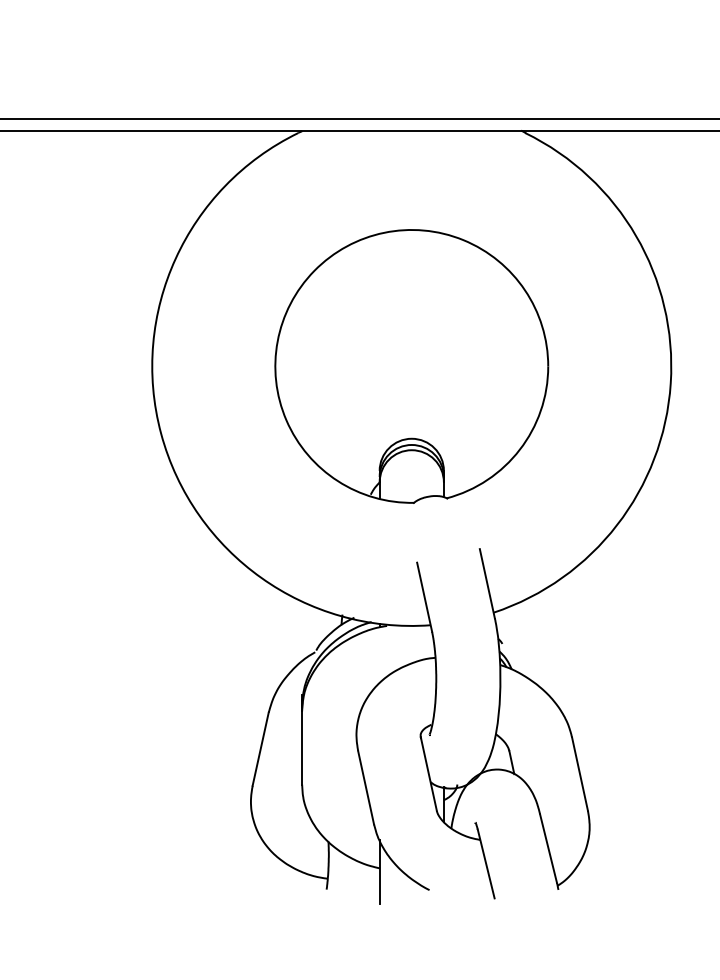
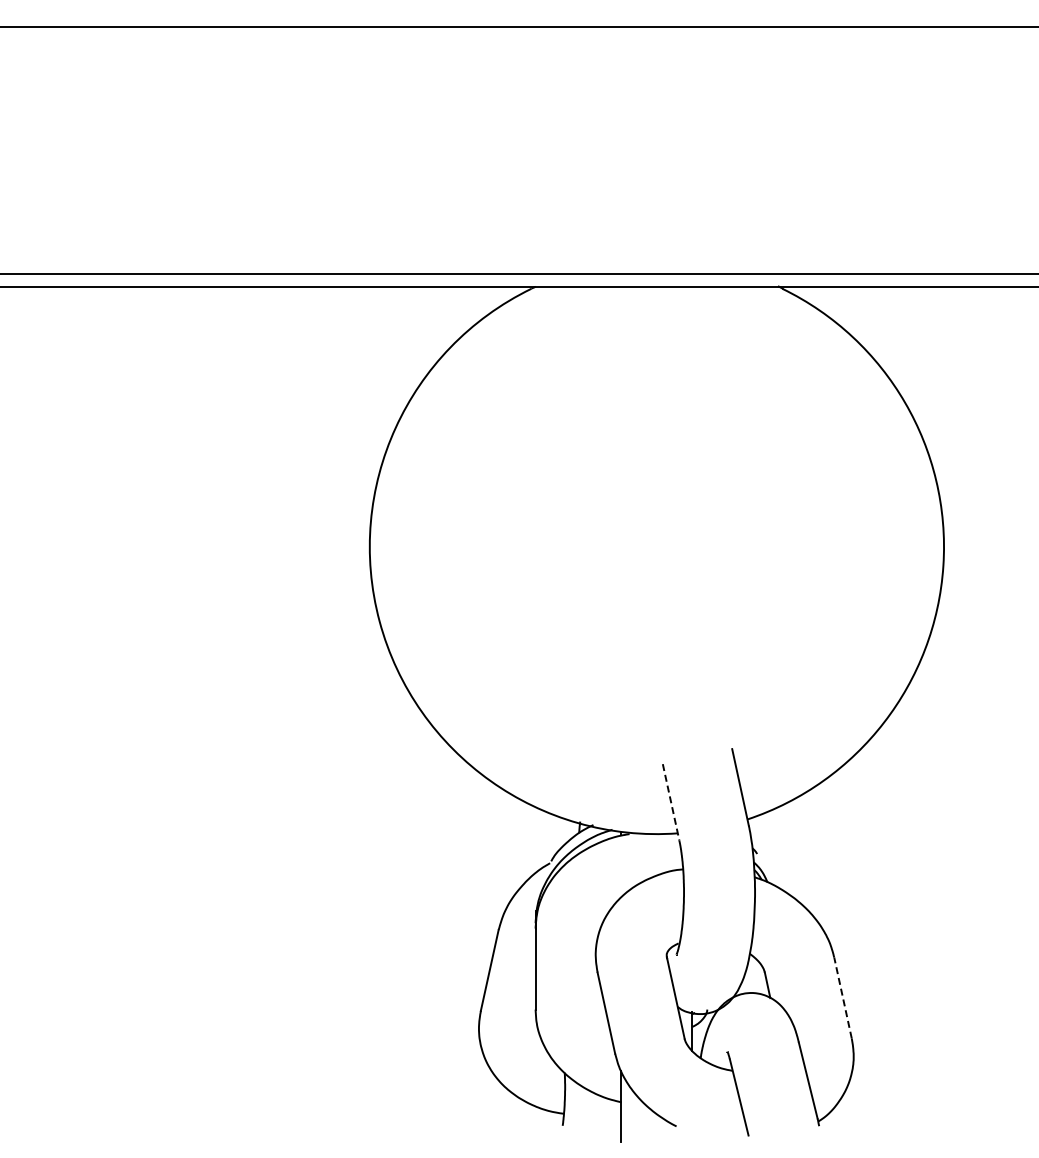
part: (411, 366) -> (656, 547), removed
line: (424, 597) -> (671, 802), solid -> dashed
line: (579, 773) -> (842, 997), solid -> dashed

